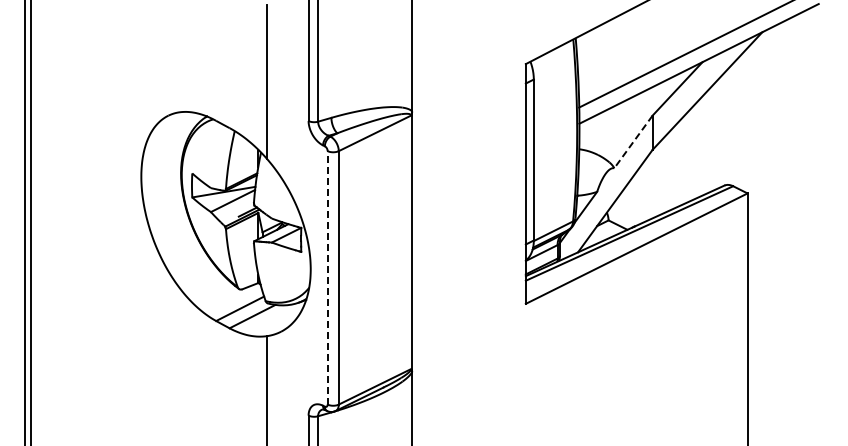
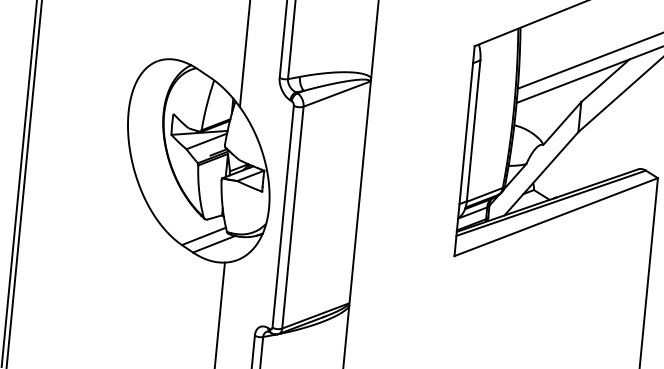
line: (633, 141) -> (562, 123), dashed -> solid
line: (327, 277) -> (283, 216), dashed -> solid

